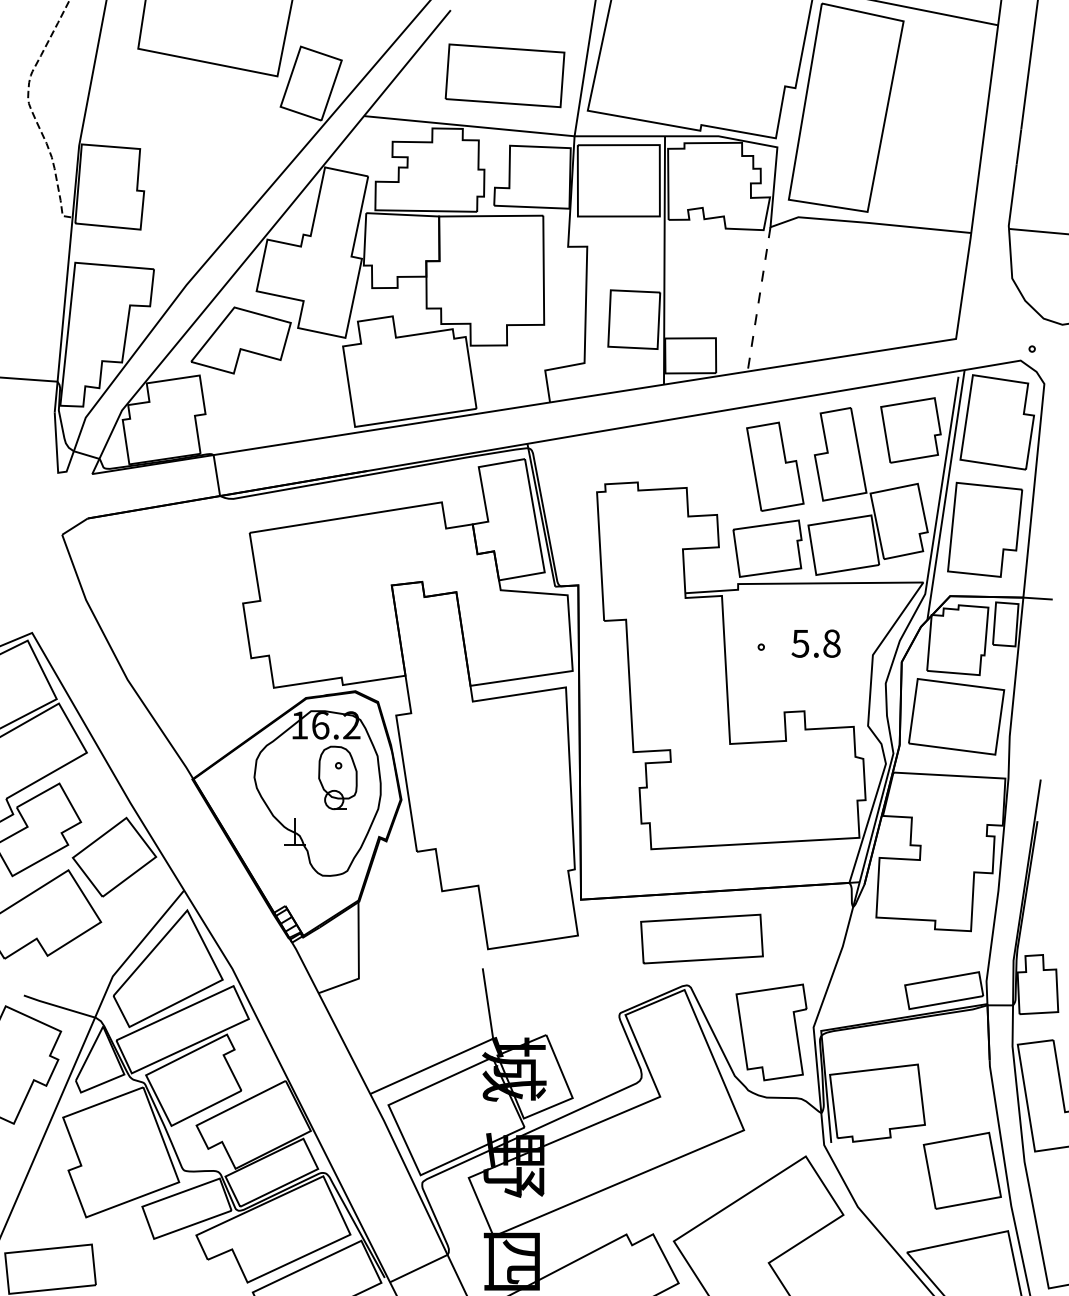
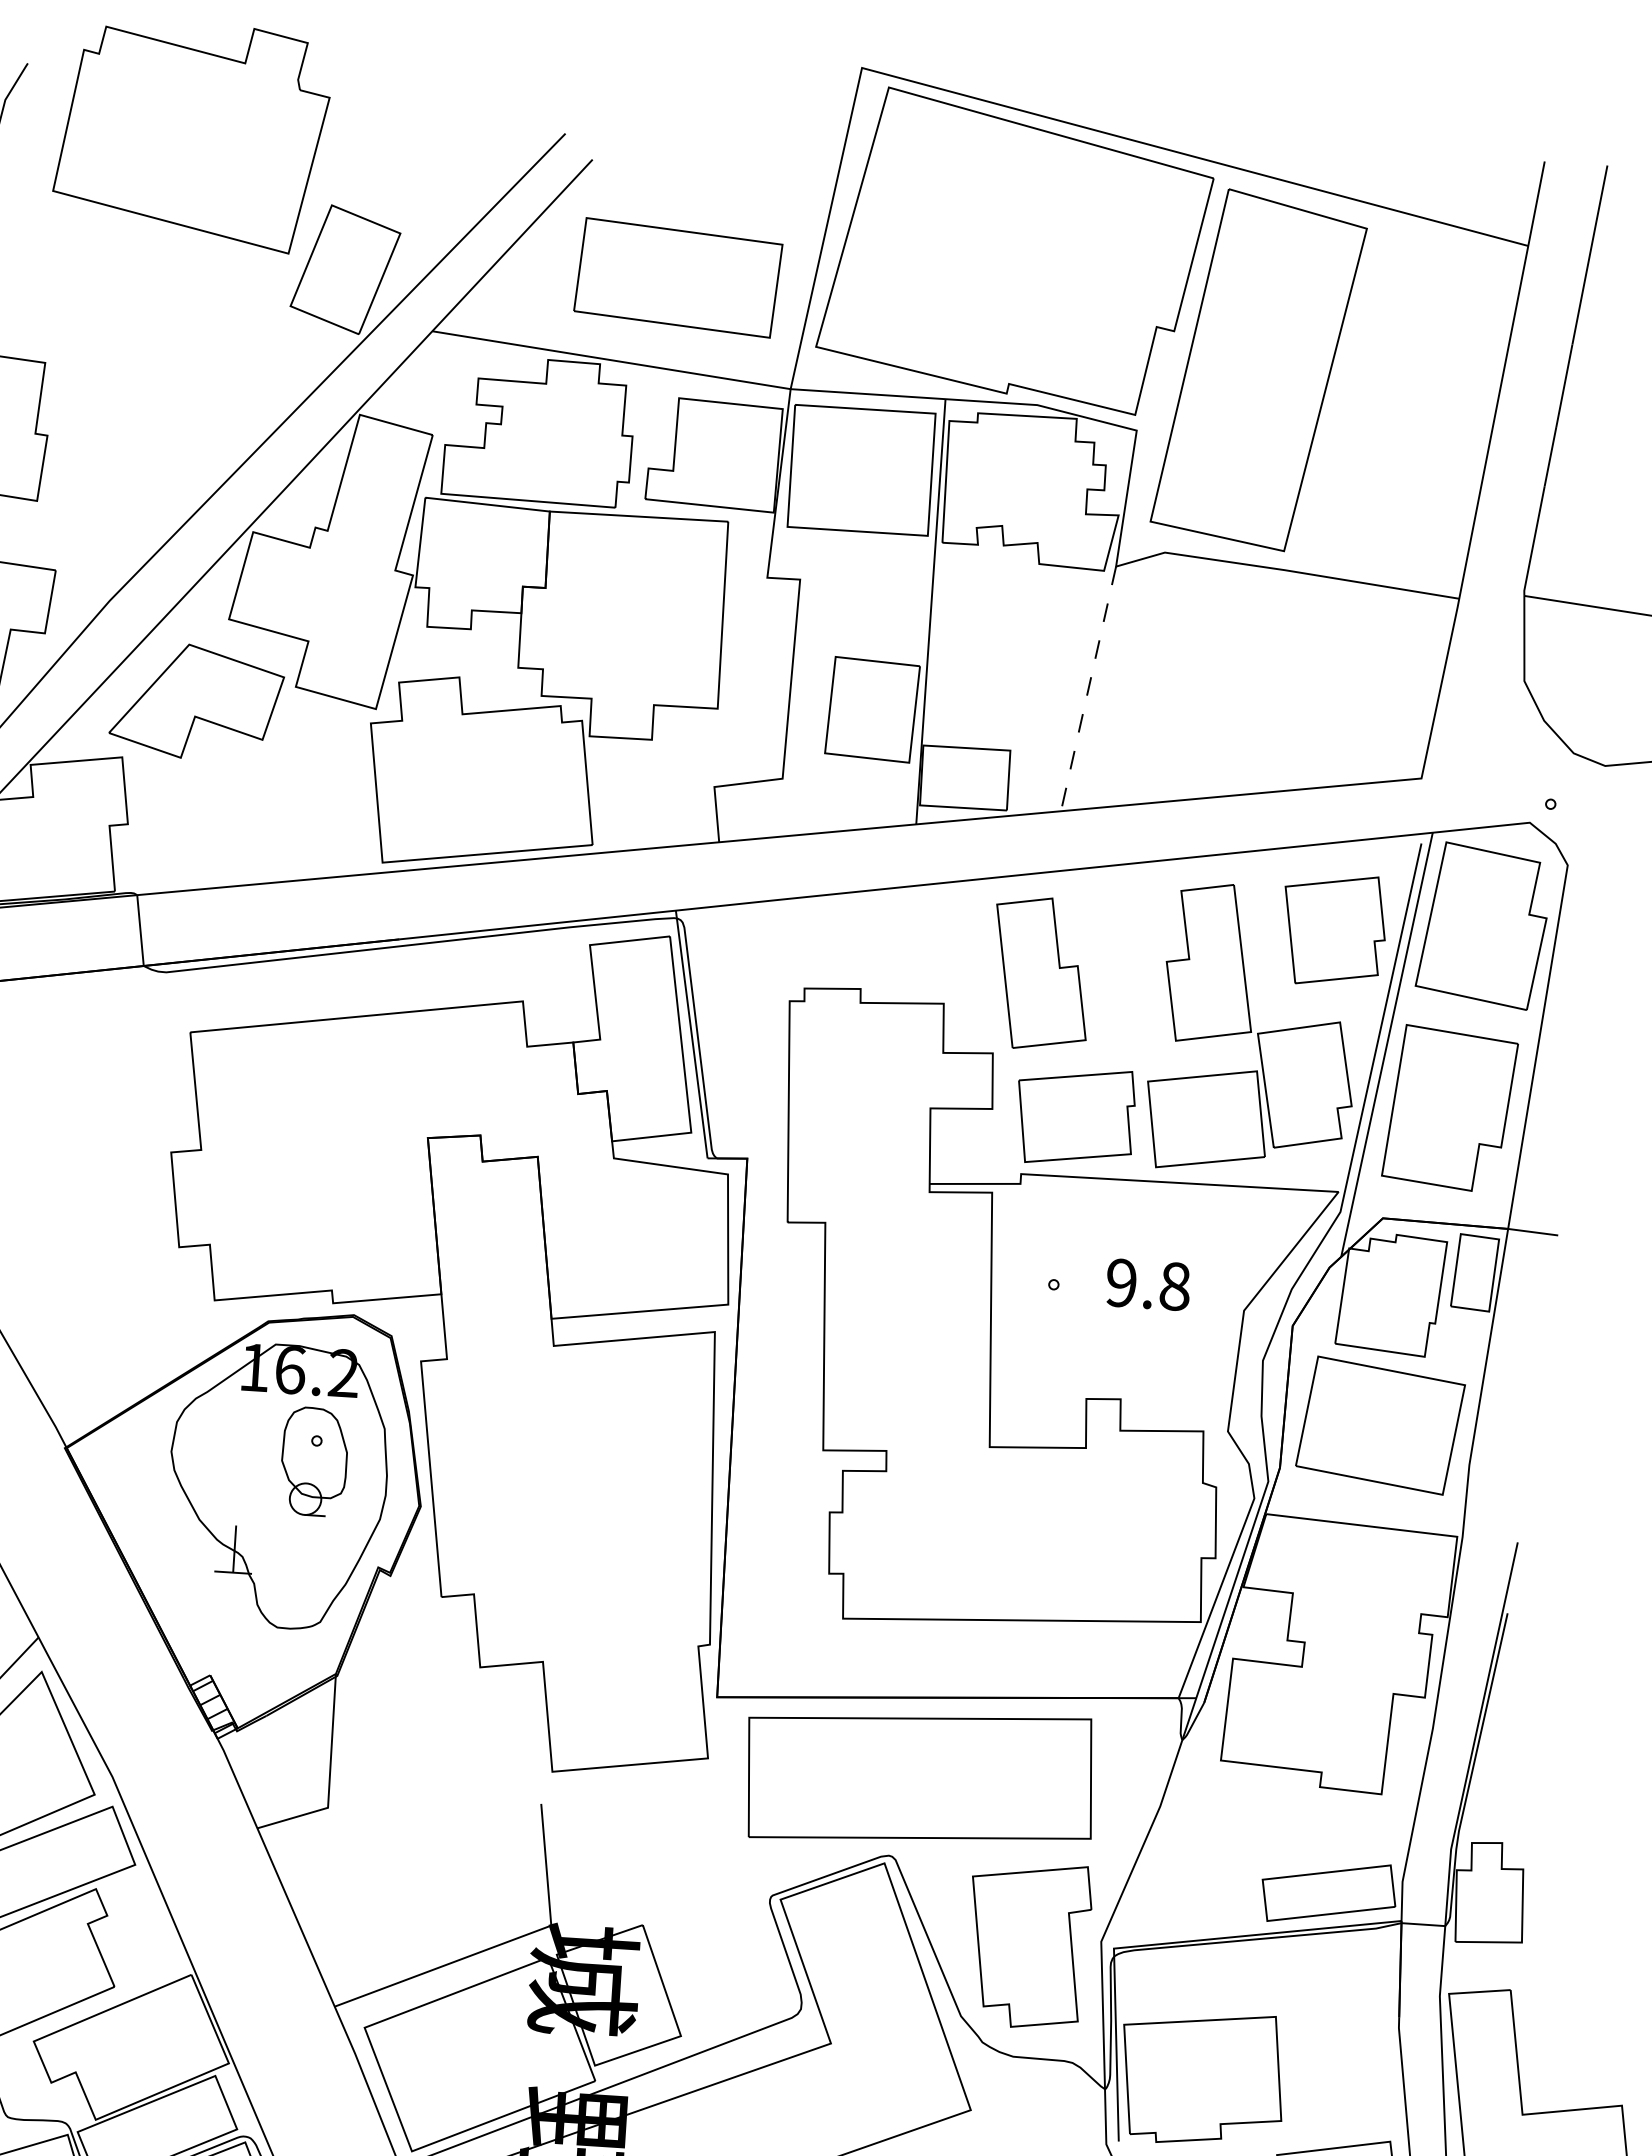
part: (775, 466) -> (1041, 973), moved
text: (800, 643) -> (1121, 1282), 5.8 -> 9.8
part: (701, 938) -> (919, 1777), size x1.67

